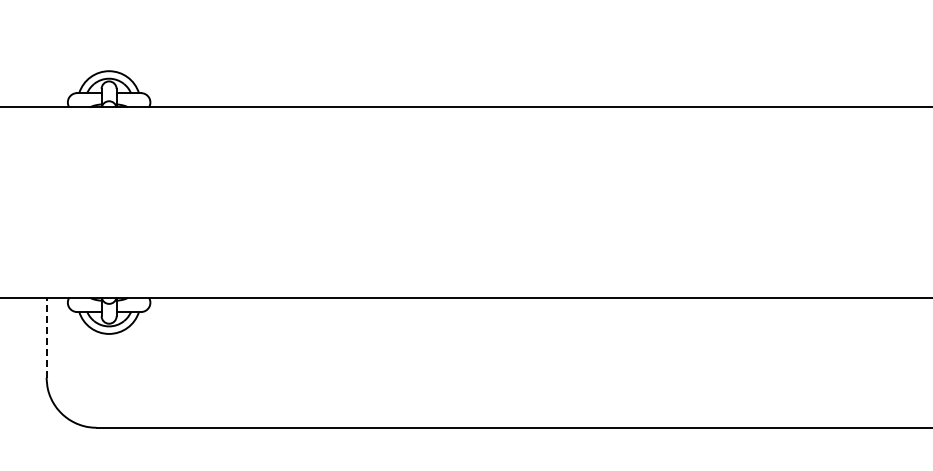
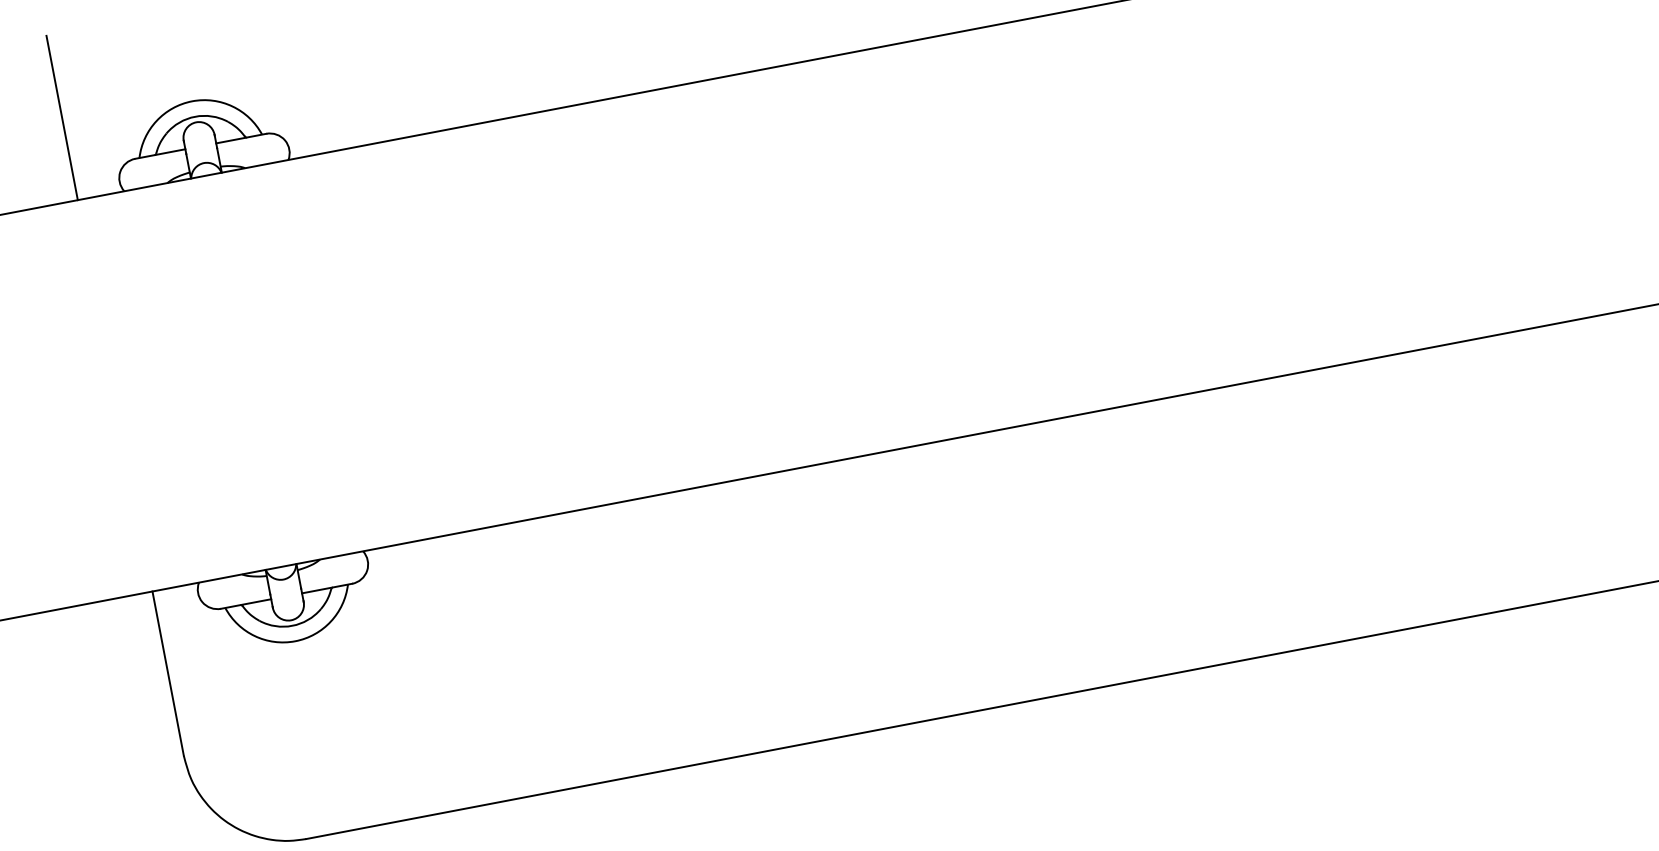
line: (46, 67) -> (62, 118), added
line: (46, 337) -> (167, 673), dashed -> solid

